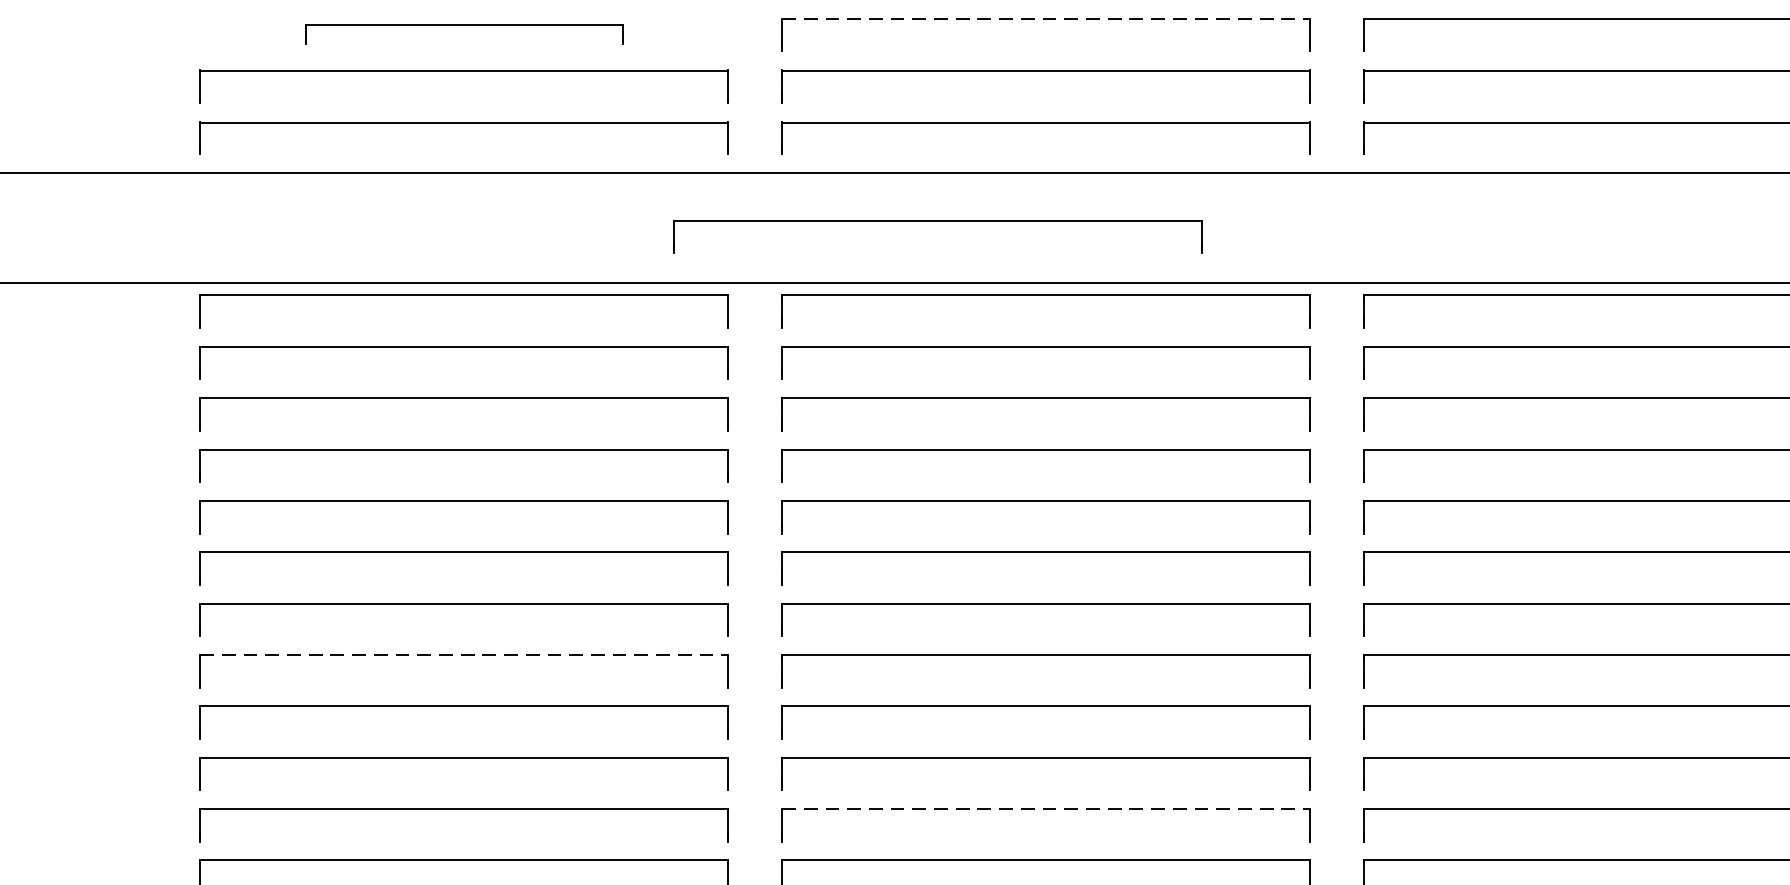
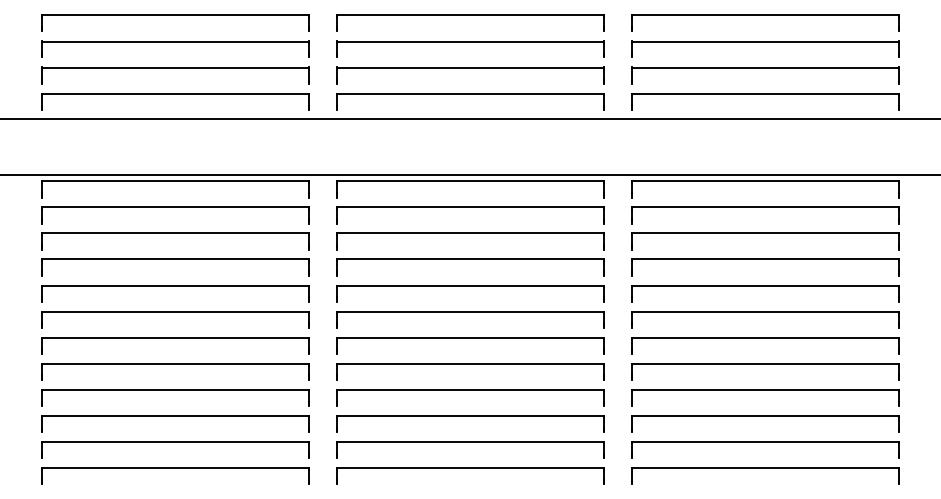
line: (1046, 19) -> (470, 41), dashed -> solid
part: (463, 33) -> (175, 48), size x1.67
part: (937, 222) -> (415, 144), removed
line: (463, 654) -> (175, 363), dashed -> solid
line: (1046, 808) -> (470, 441), dashed -> solid

